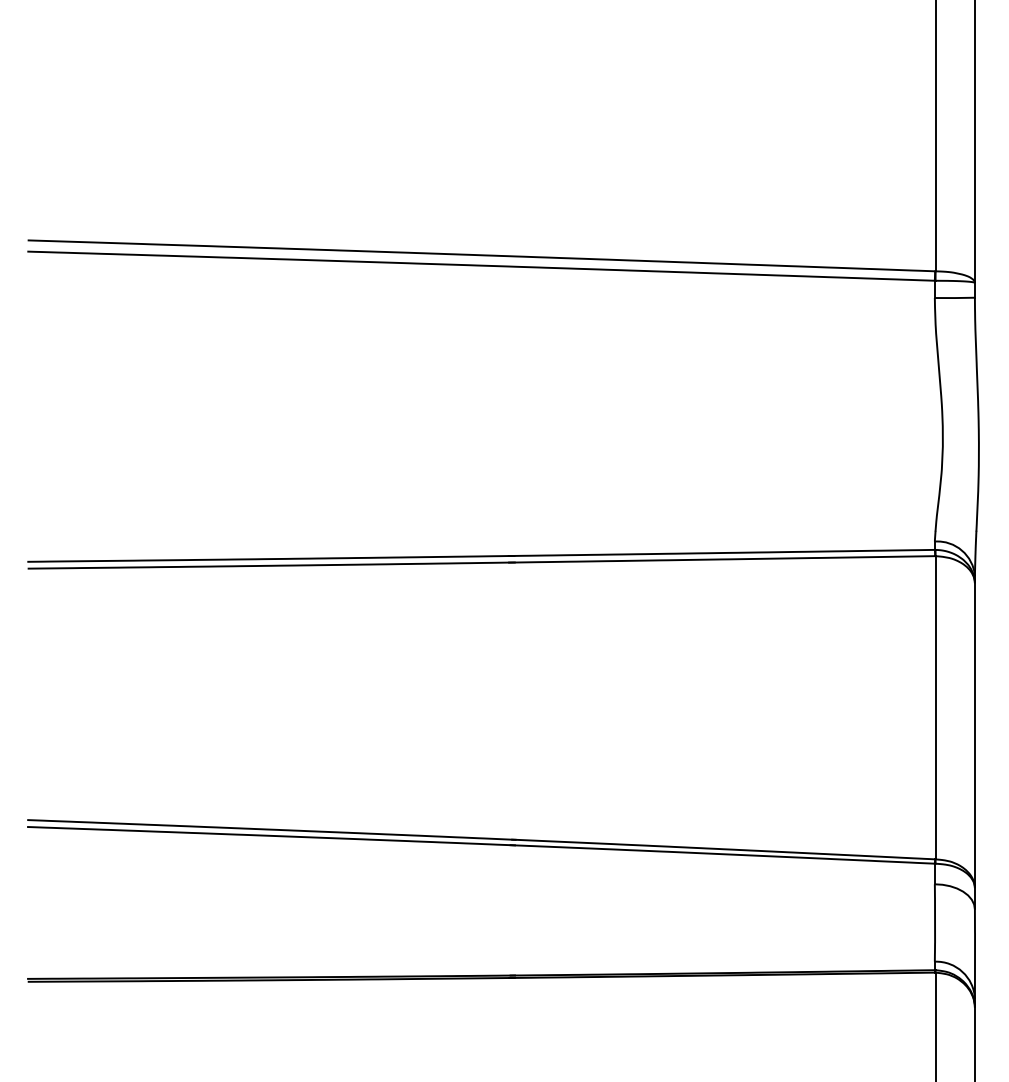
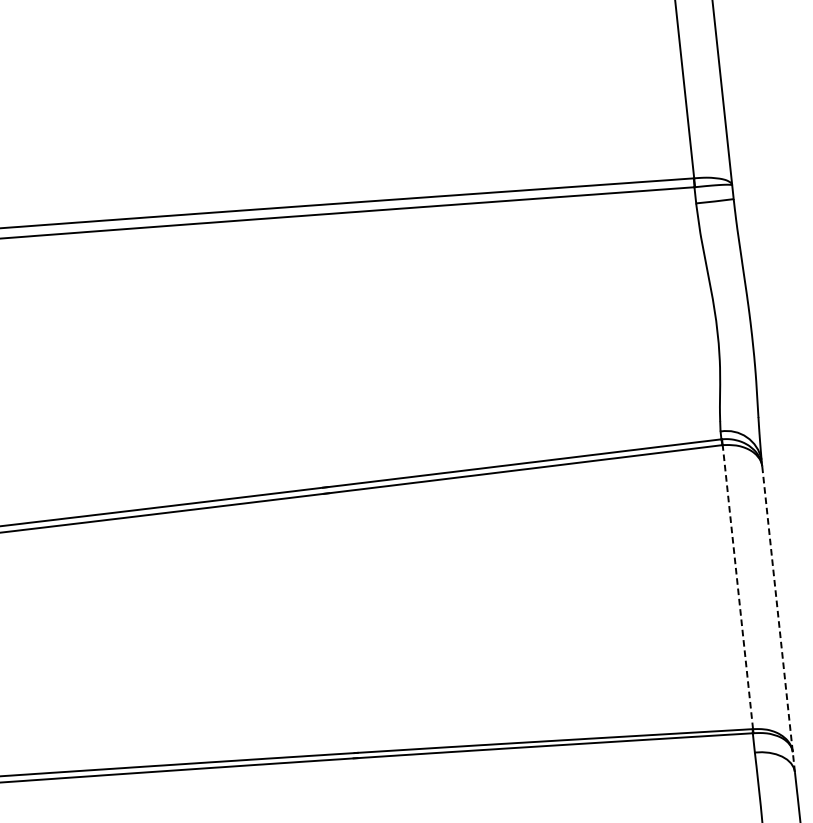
line: (935, 707) -> (737, 586), solid -> dashed
line: (974, 742) -> (777, 615), solid -> dashed

